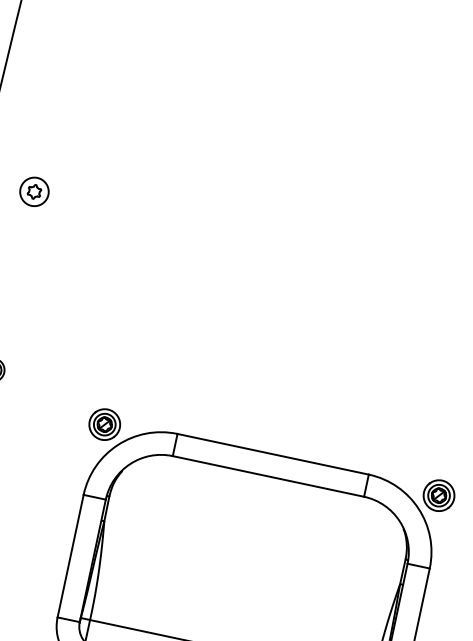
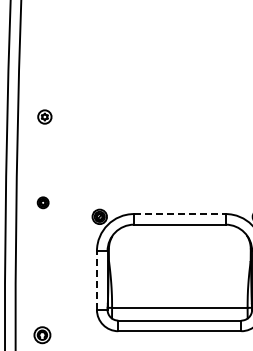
line: (272, 455) -> (179, 214), solid -> dashed
line: (69, 555) -> (96, 280), solid -> dashed

